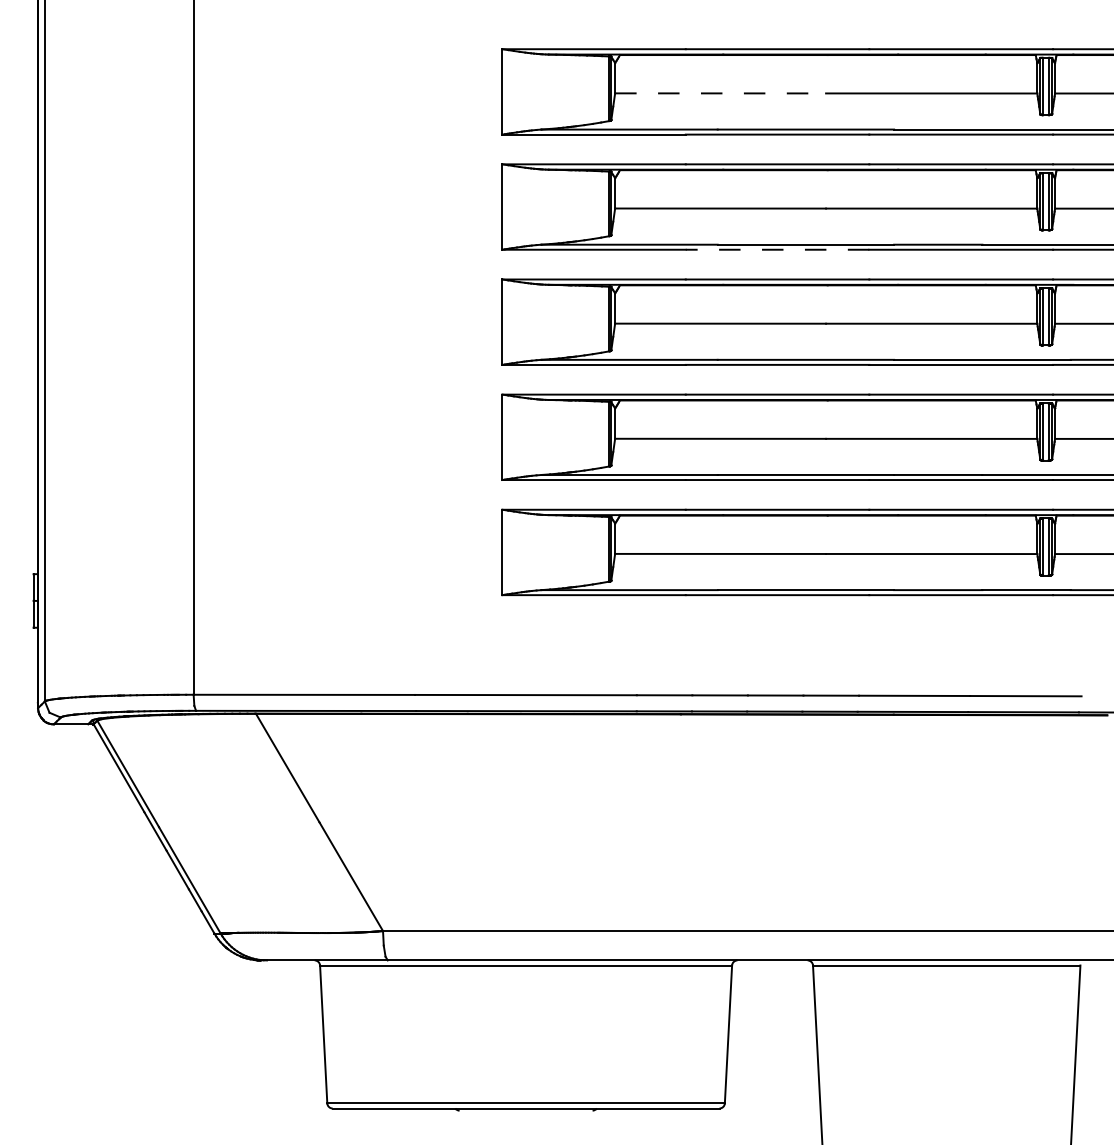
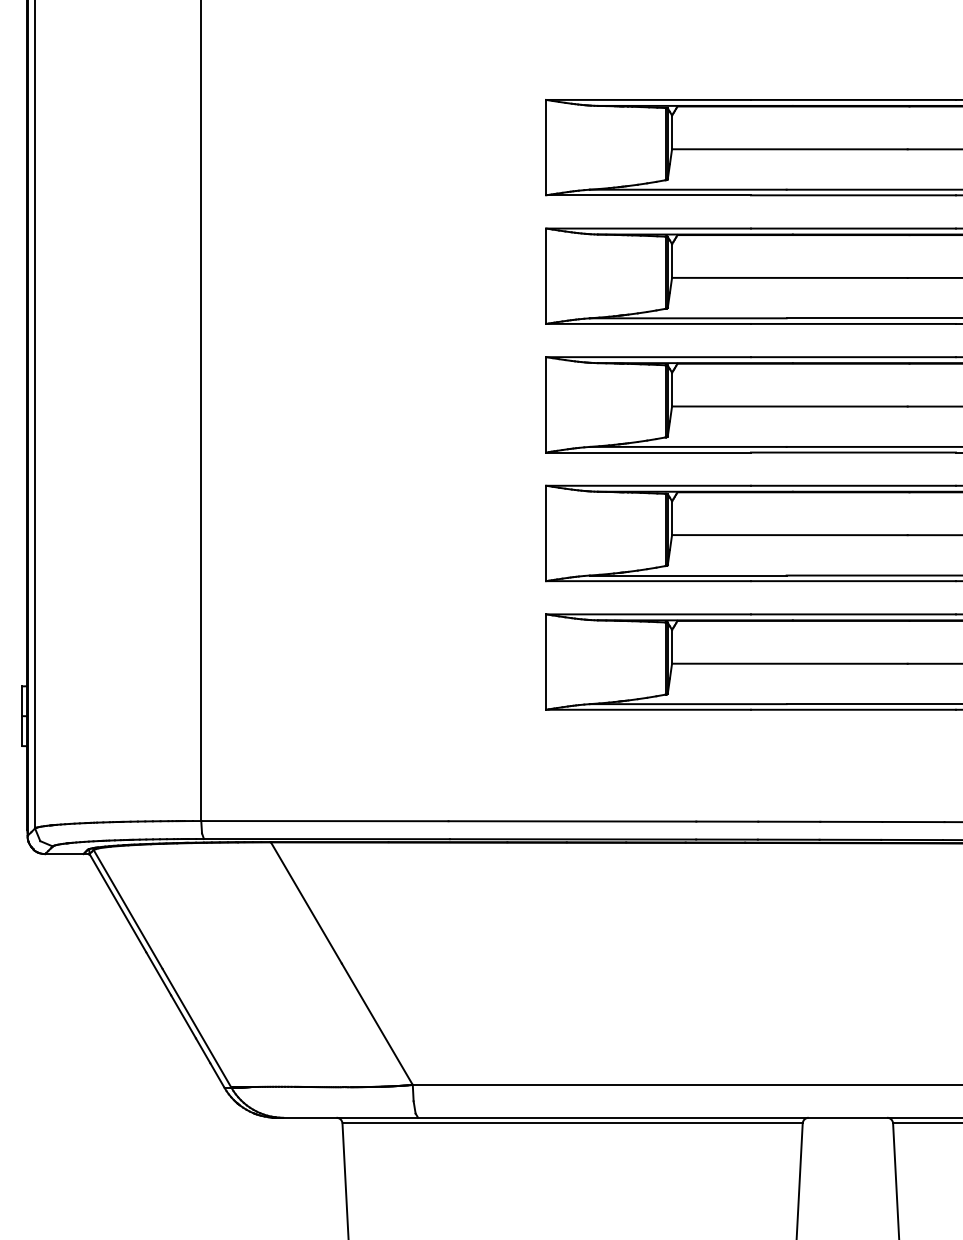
line: (721, 93) -> (790, 149), dashed -> solid
line: (777, 249) -> (853, 323), dashed -> solid

